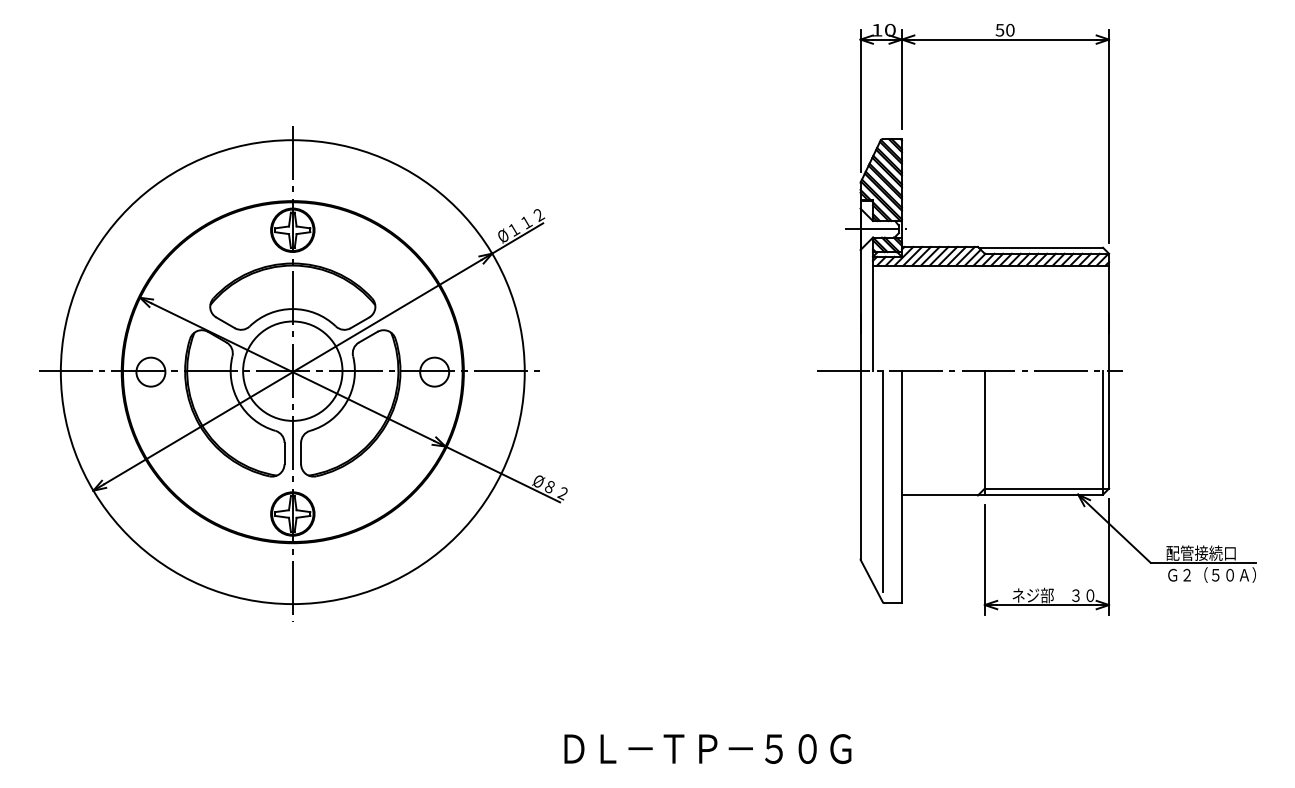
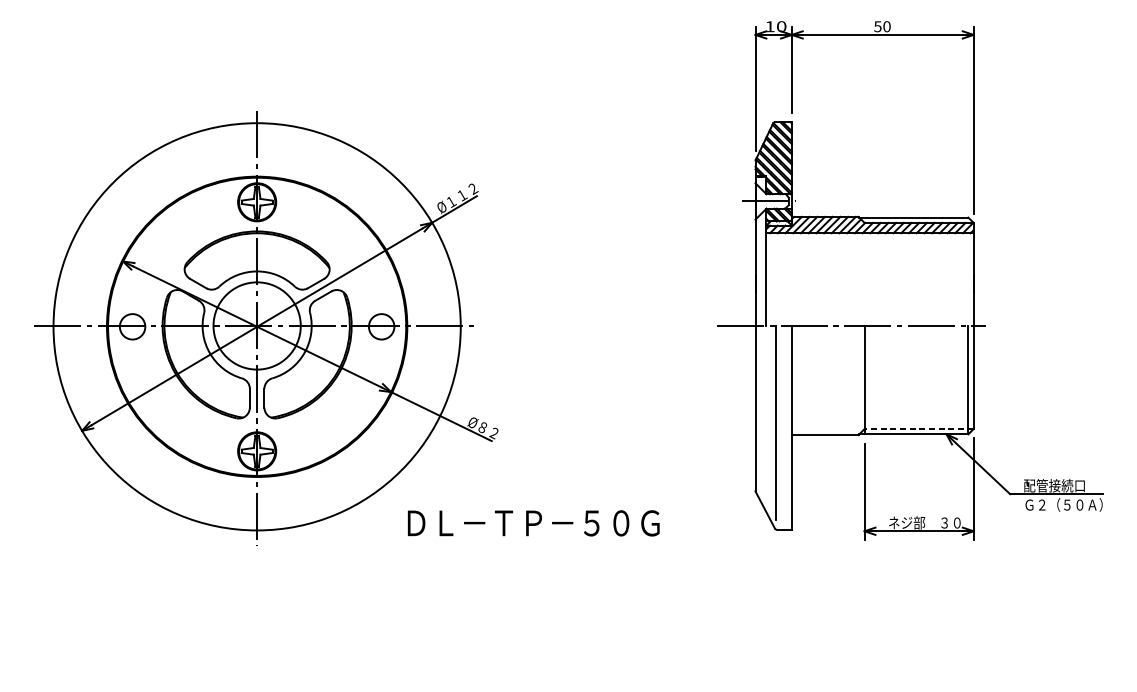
line: (1046, 488) -> (918, 428), solid -> dashed
text: (707, 748) -> (533, 522), moved

